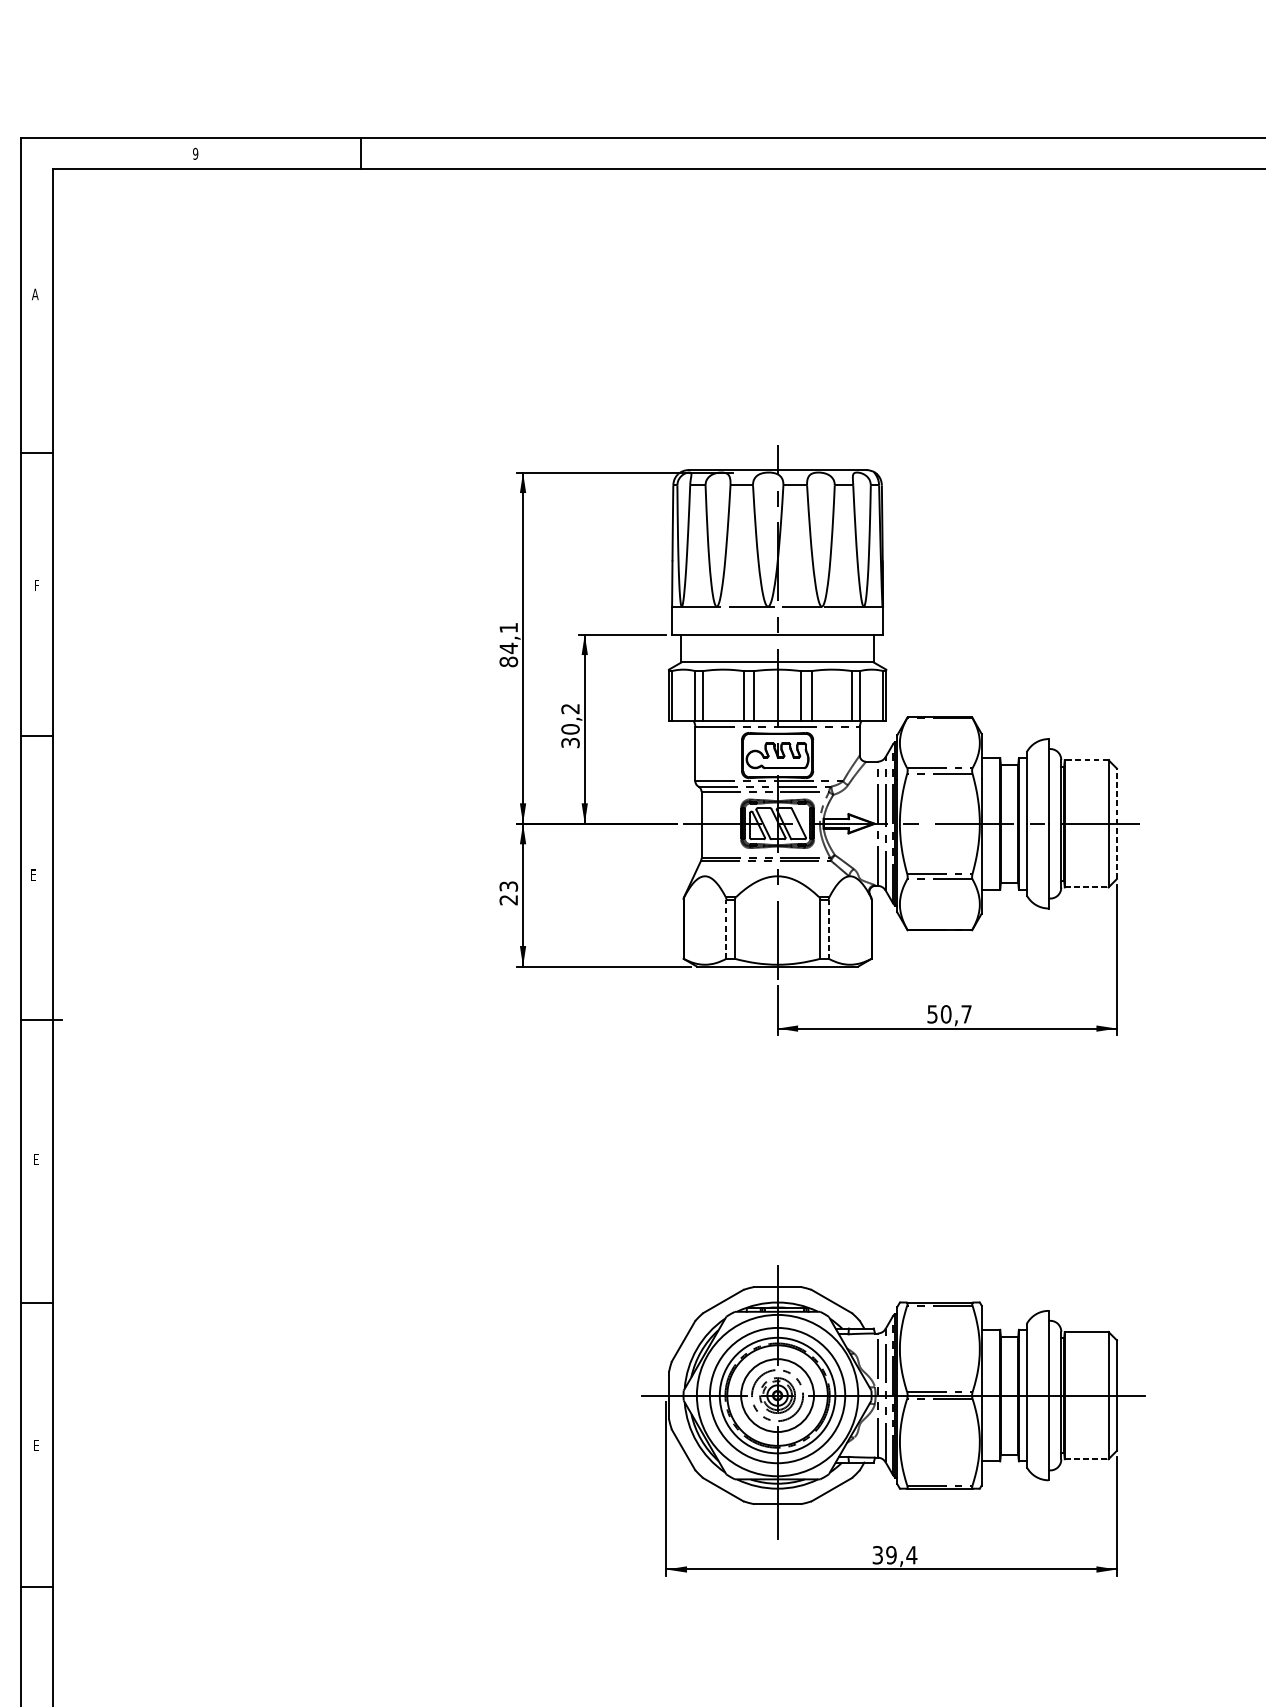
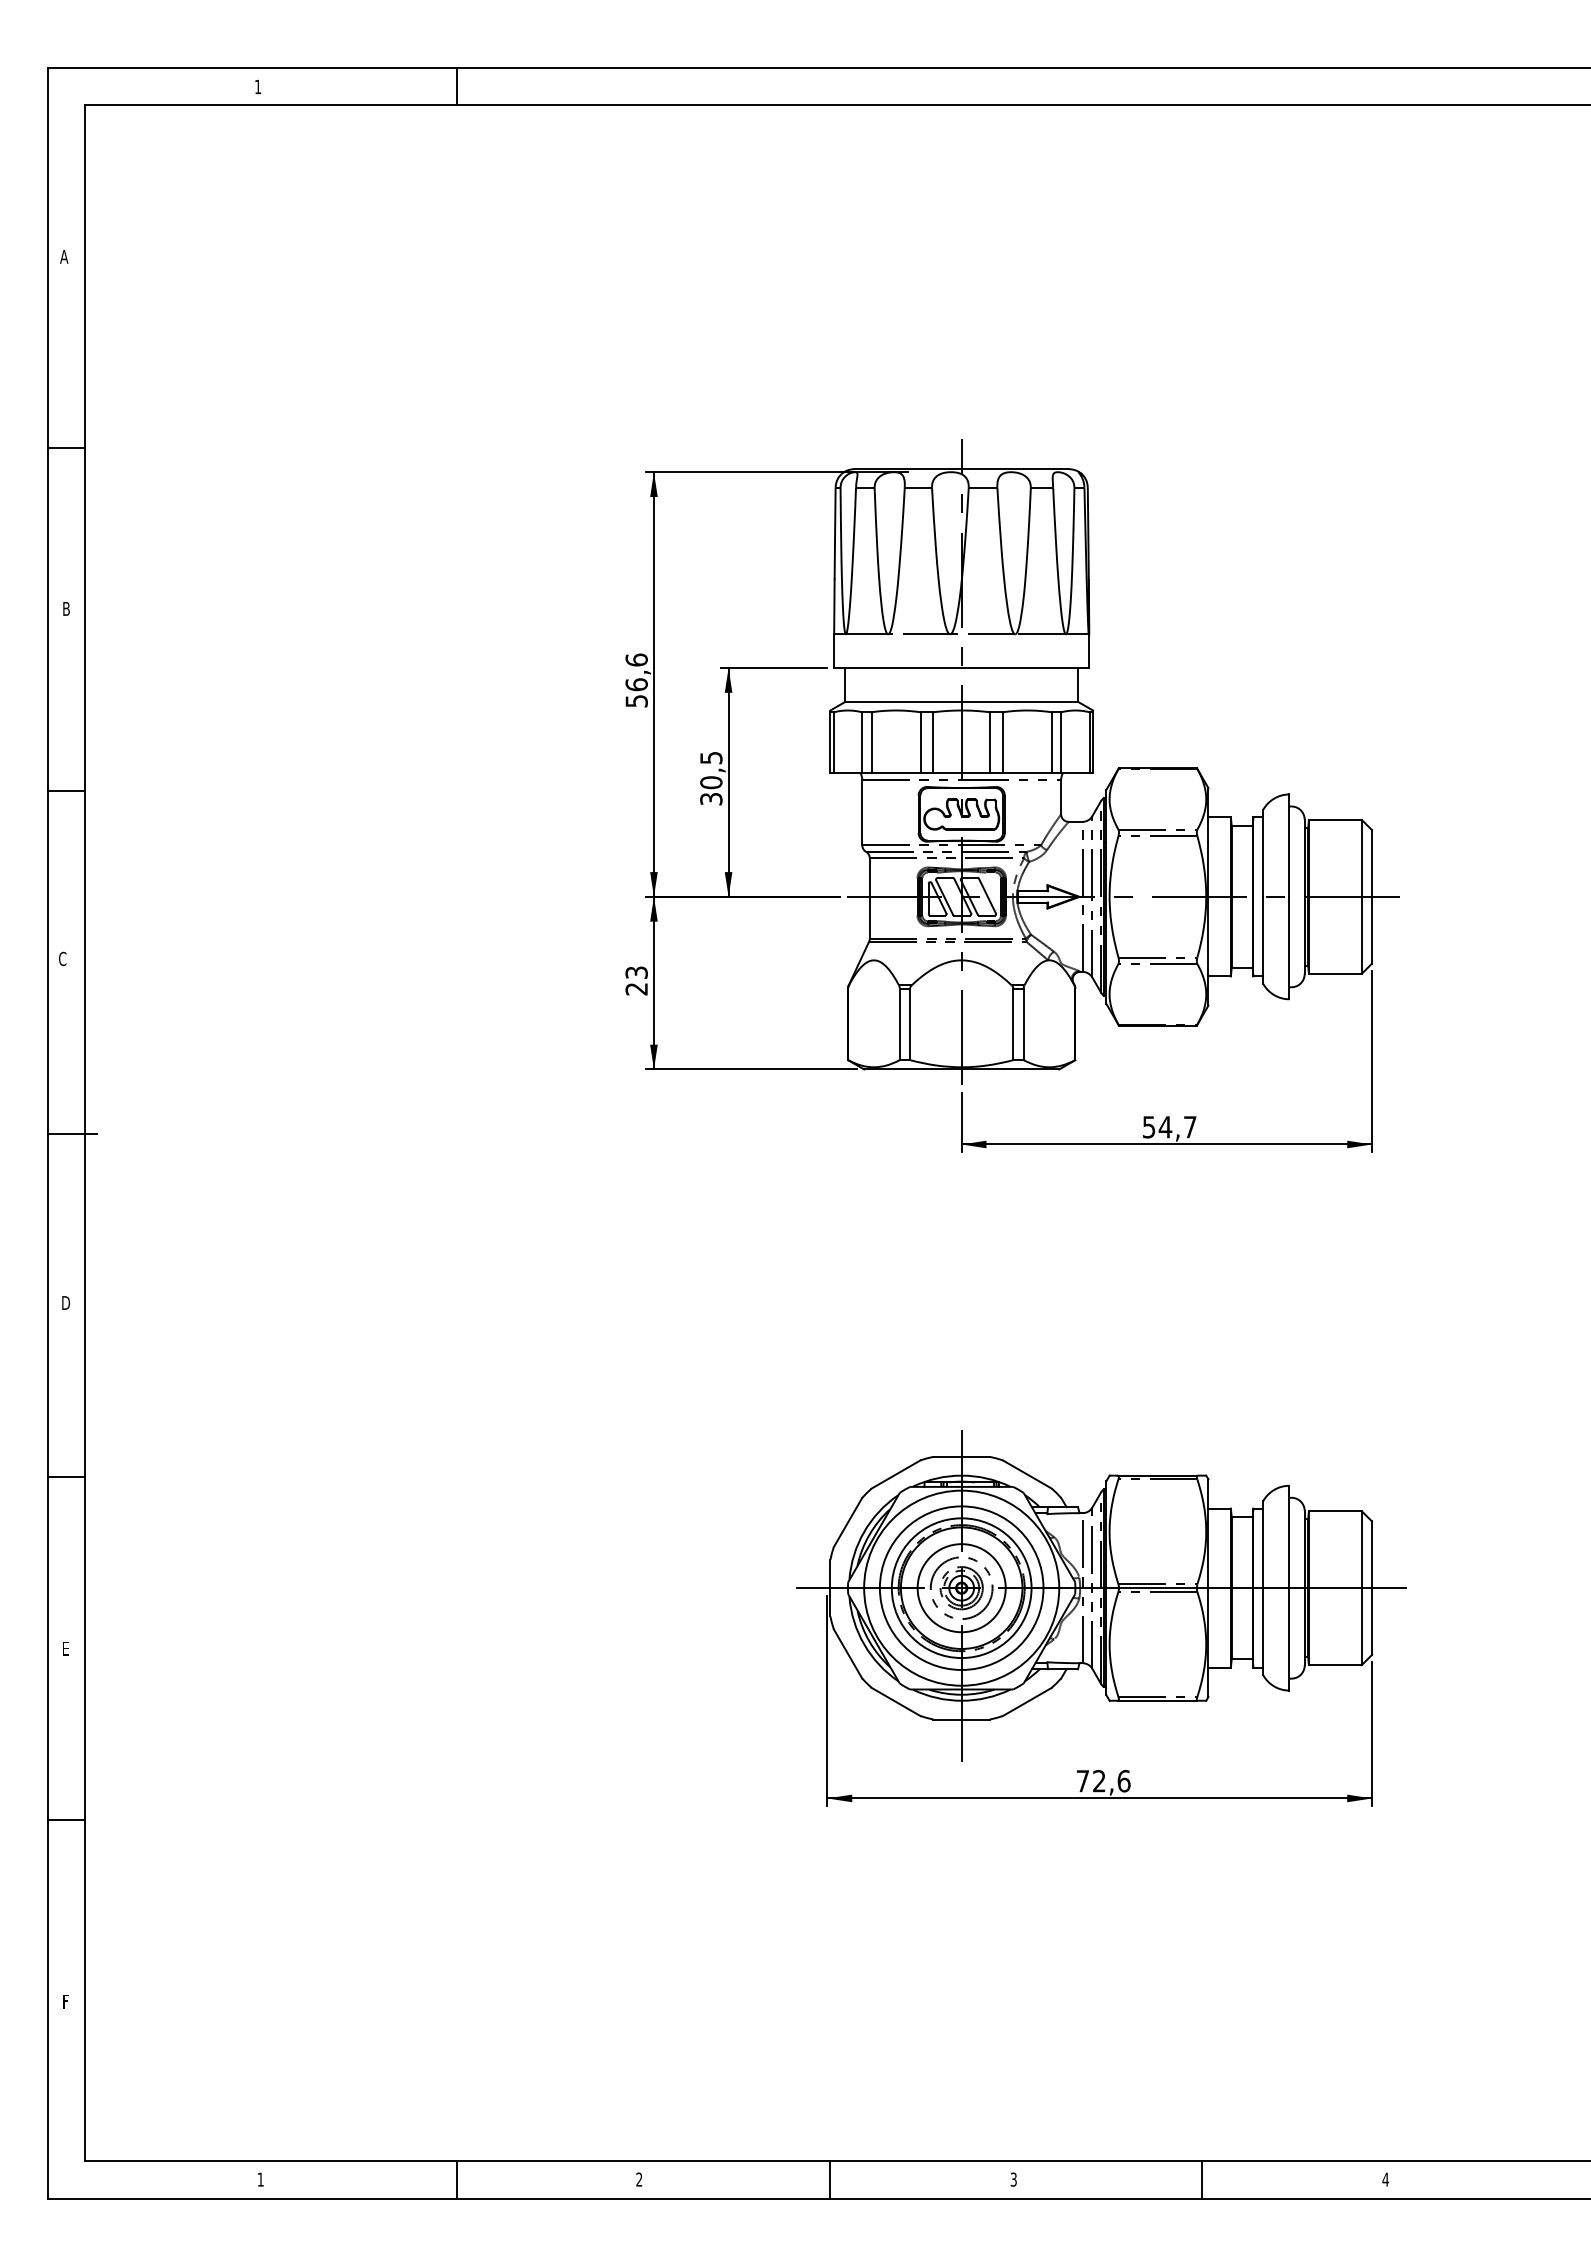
text: (195, 153) -> (257, 86), 9 -> 1
text: (37, 585) -> (66, 608), F -> B
text: (508, 644) -> (636, 680), 84,1 -> 56,6
text: (570, 709) -> (711, 758), 30,2 -> 30,5
line: (1085, 759) -> (1334, 819), dashed -> solid
line: (1117, 823) -> (1372, 896), dashed -> solid
text: (33, 874) -> (62, 958), E -> C
line: (1086, 887) -> (1335, 973), dashed -> solid
line: (726, 929) -> (899, 1024), dashed -> solid
line: (828, 929) -> (1023, 1024), dashed -> solid
text: (946, 1014) -> (1165, 1127), 50,7 -> 54,7
text: (36, 1159) -> (65, 1302), E -> D
line: (1086, 1459) -> (1335, 1665), dashed -> solid
text: (894, 1555) -> (1103, 1781), 39,4 -> 72,6

